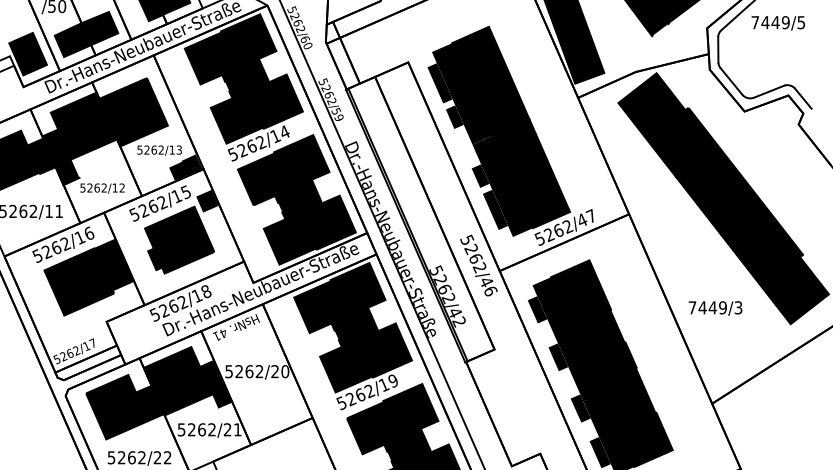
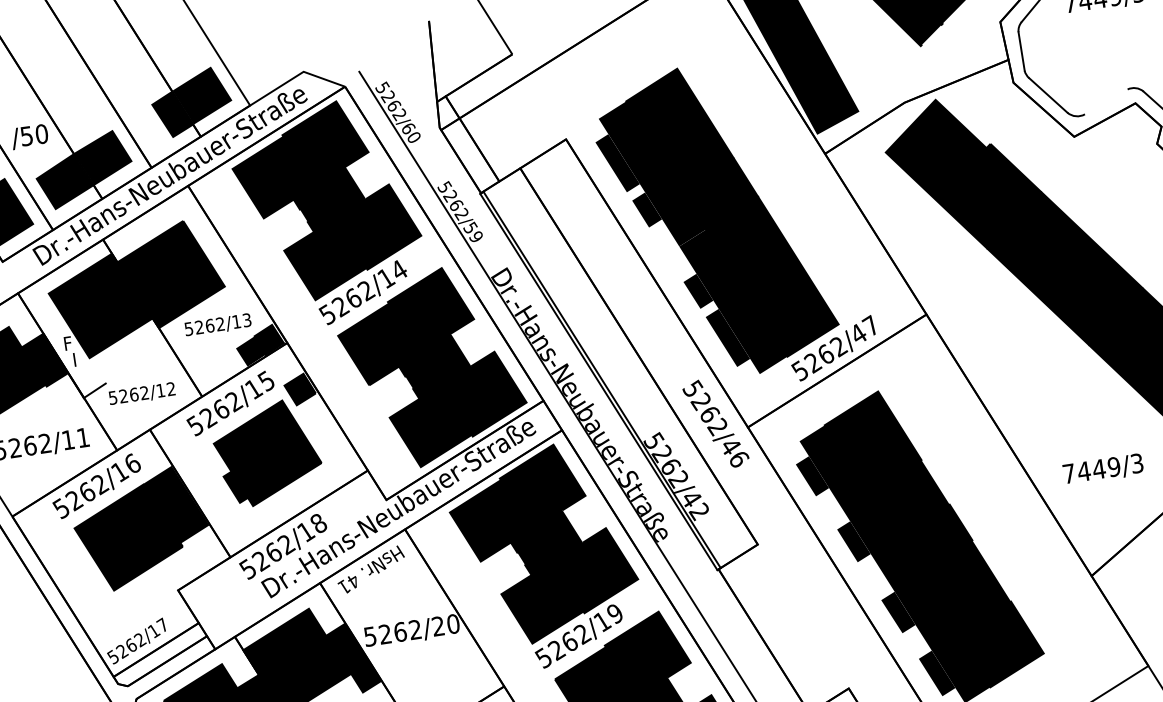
line: (768, 91) -> (1105, 101), removed
fill: (60, 156) -> (72, 356), removed
text: (715, 308) -> (1103, 469), moved

